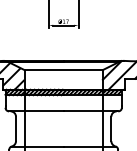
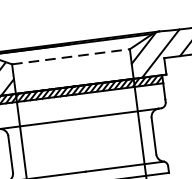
line: (64, 70) -> (72, 57), solid -> dashed

